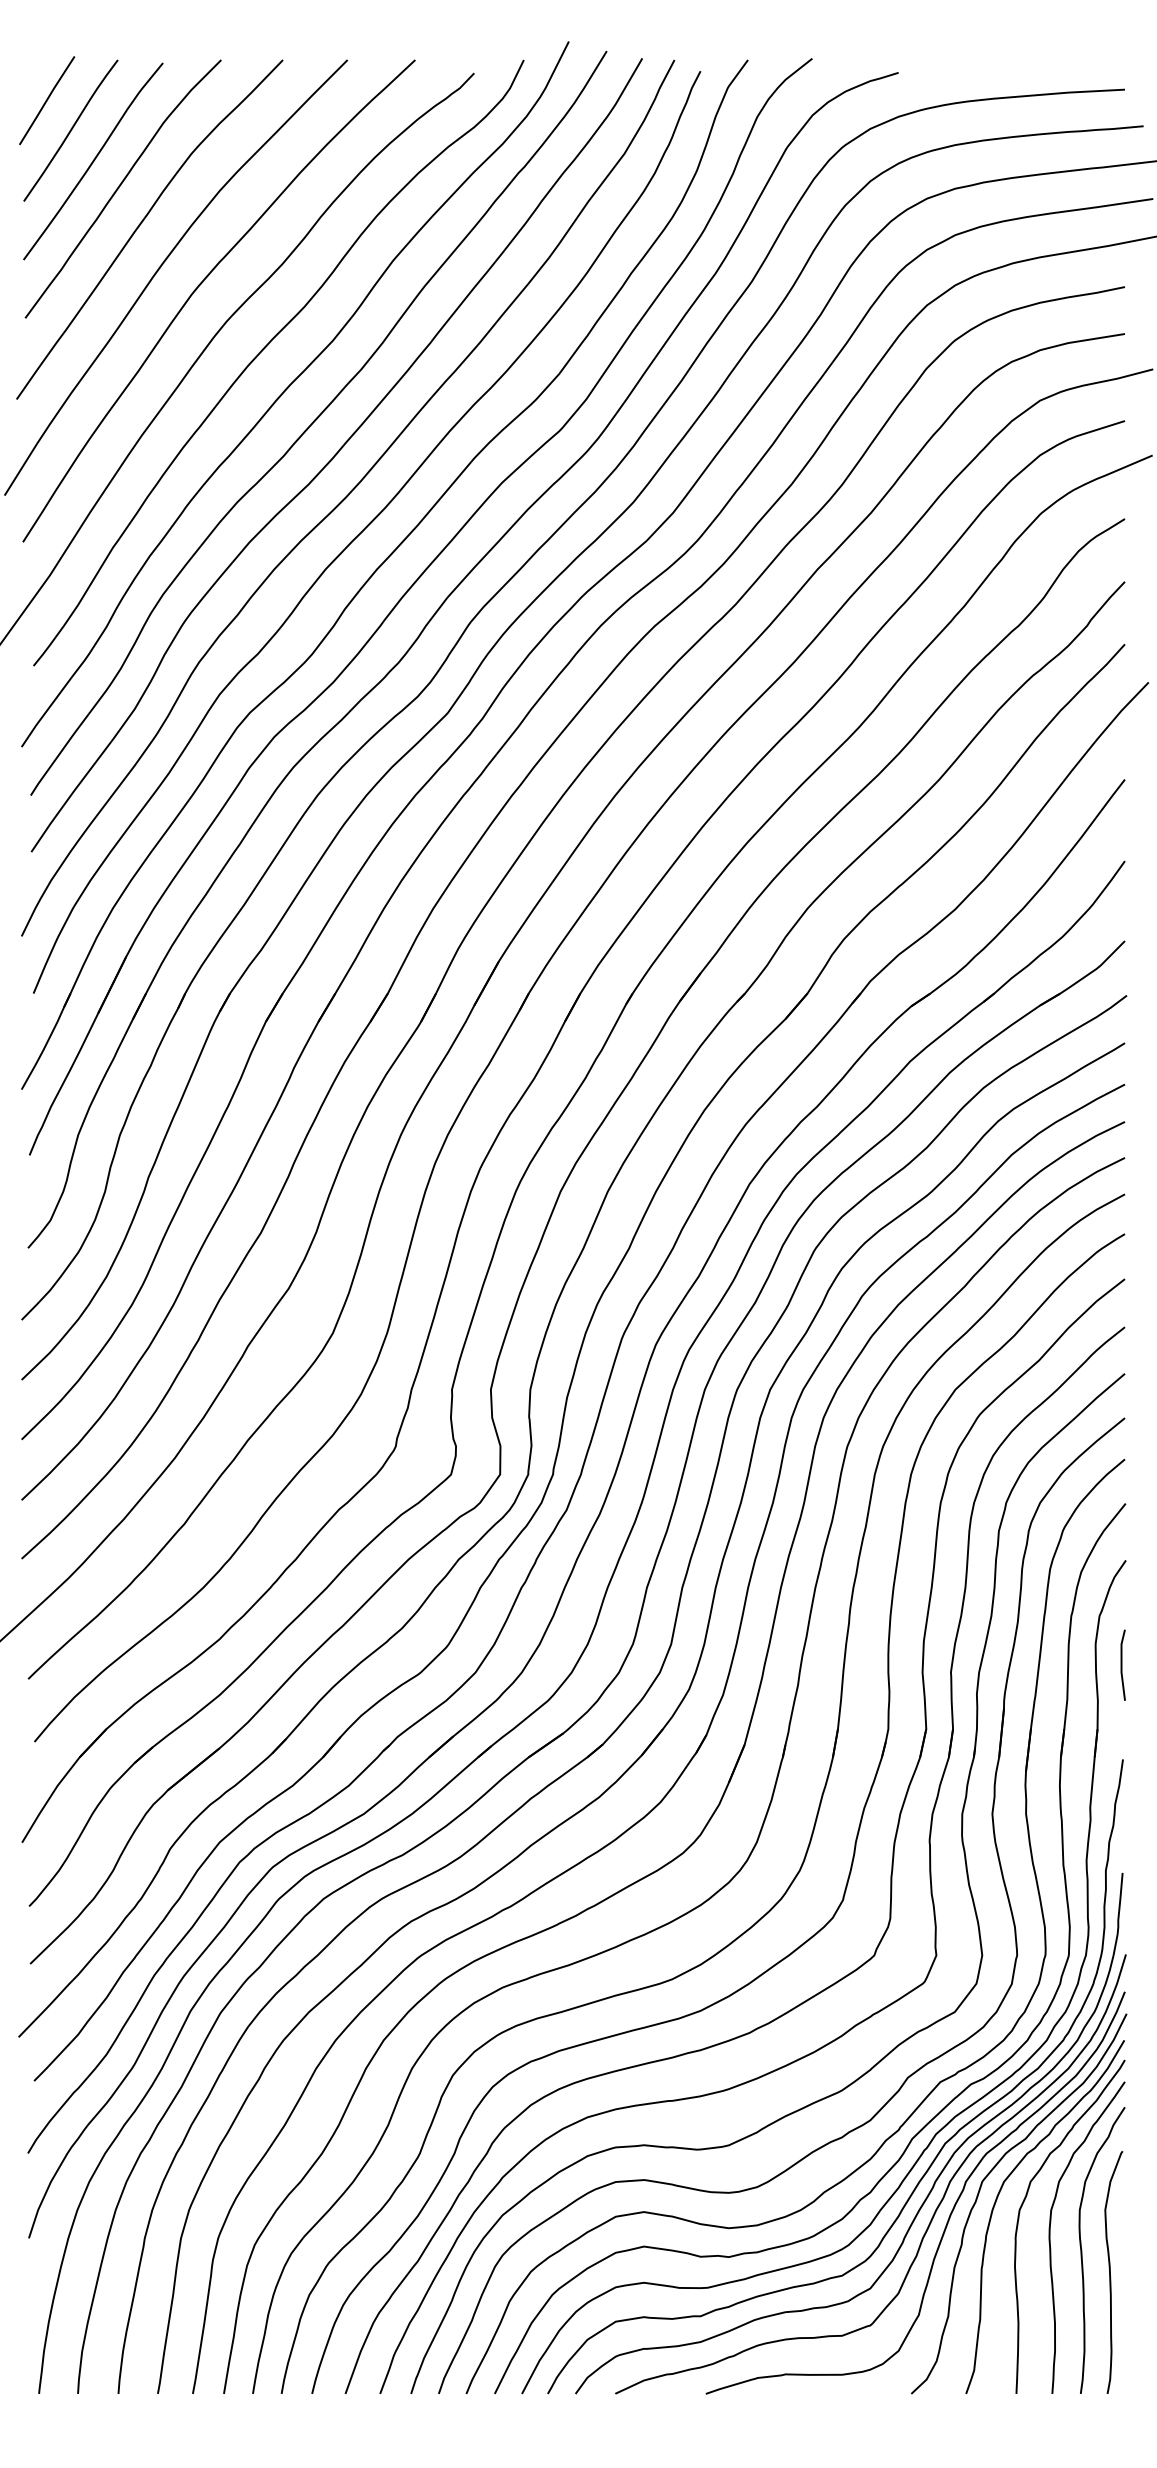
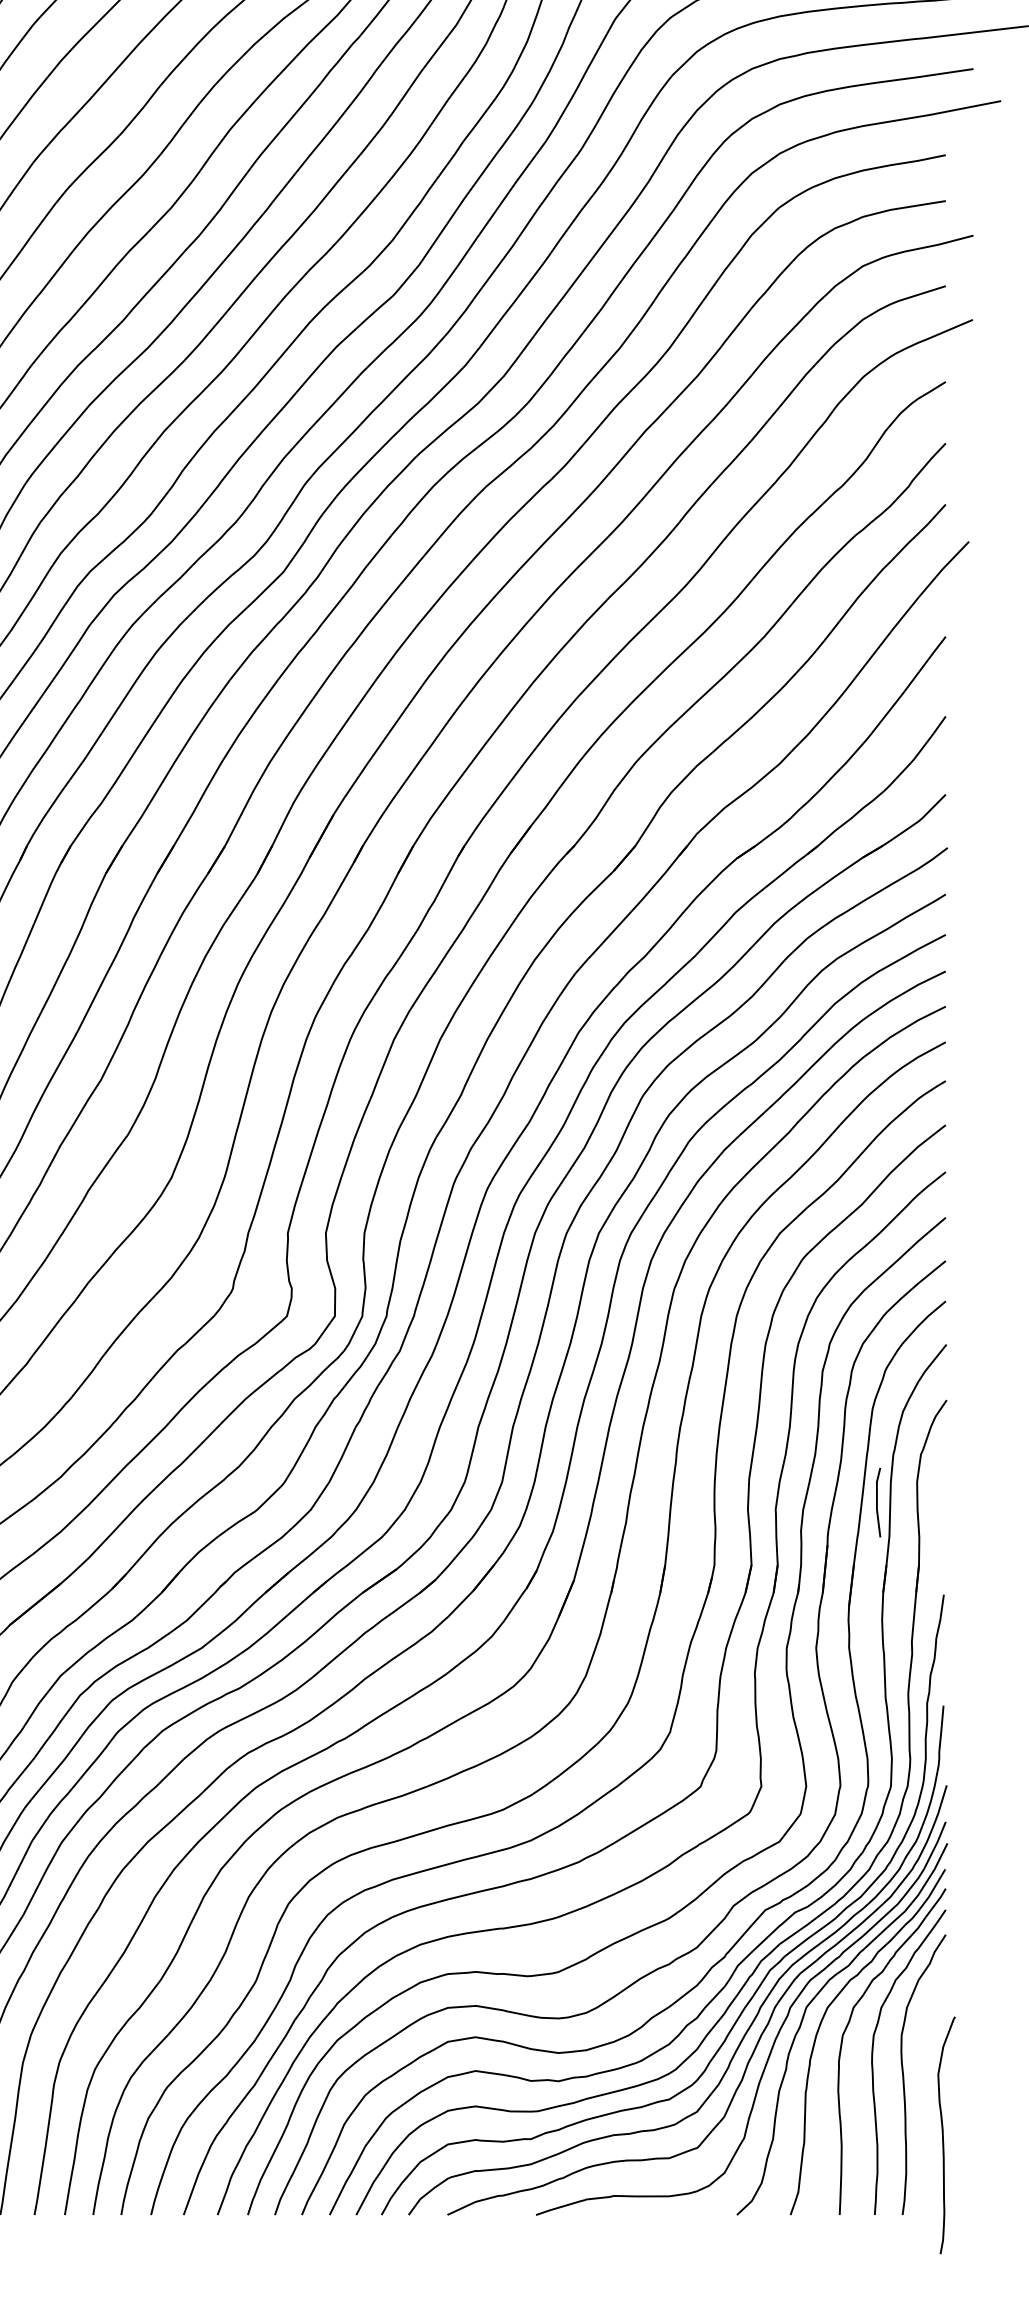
line: (1122, 1664) -> (877, 1501), moved
curve: (1110, 2272) -> (943, 2135), moved

